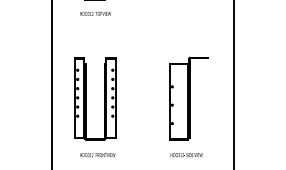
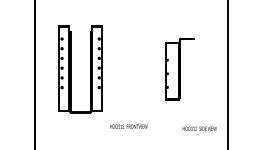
part: (188, 98) -> (179, 68), size x0.7
text: (97, 155) -> (128, 127), moved
text: (186, 155) -> (199, 129), moved

